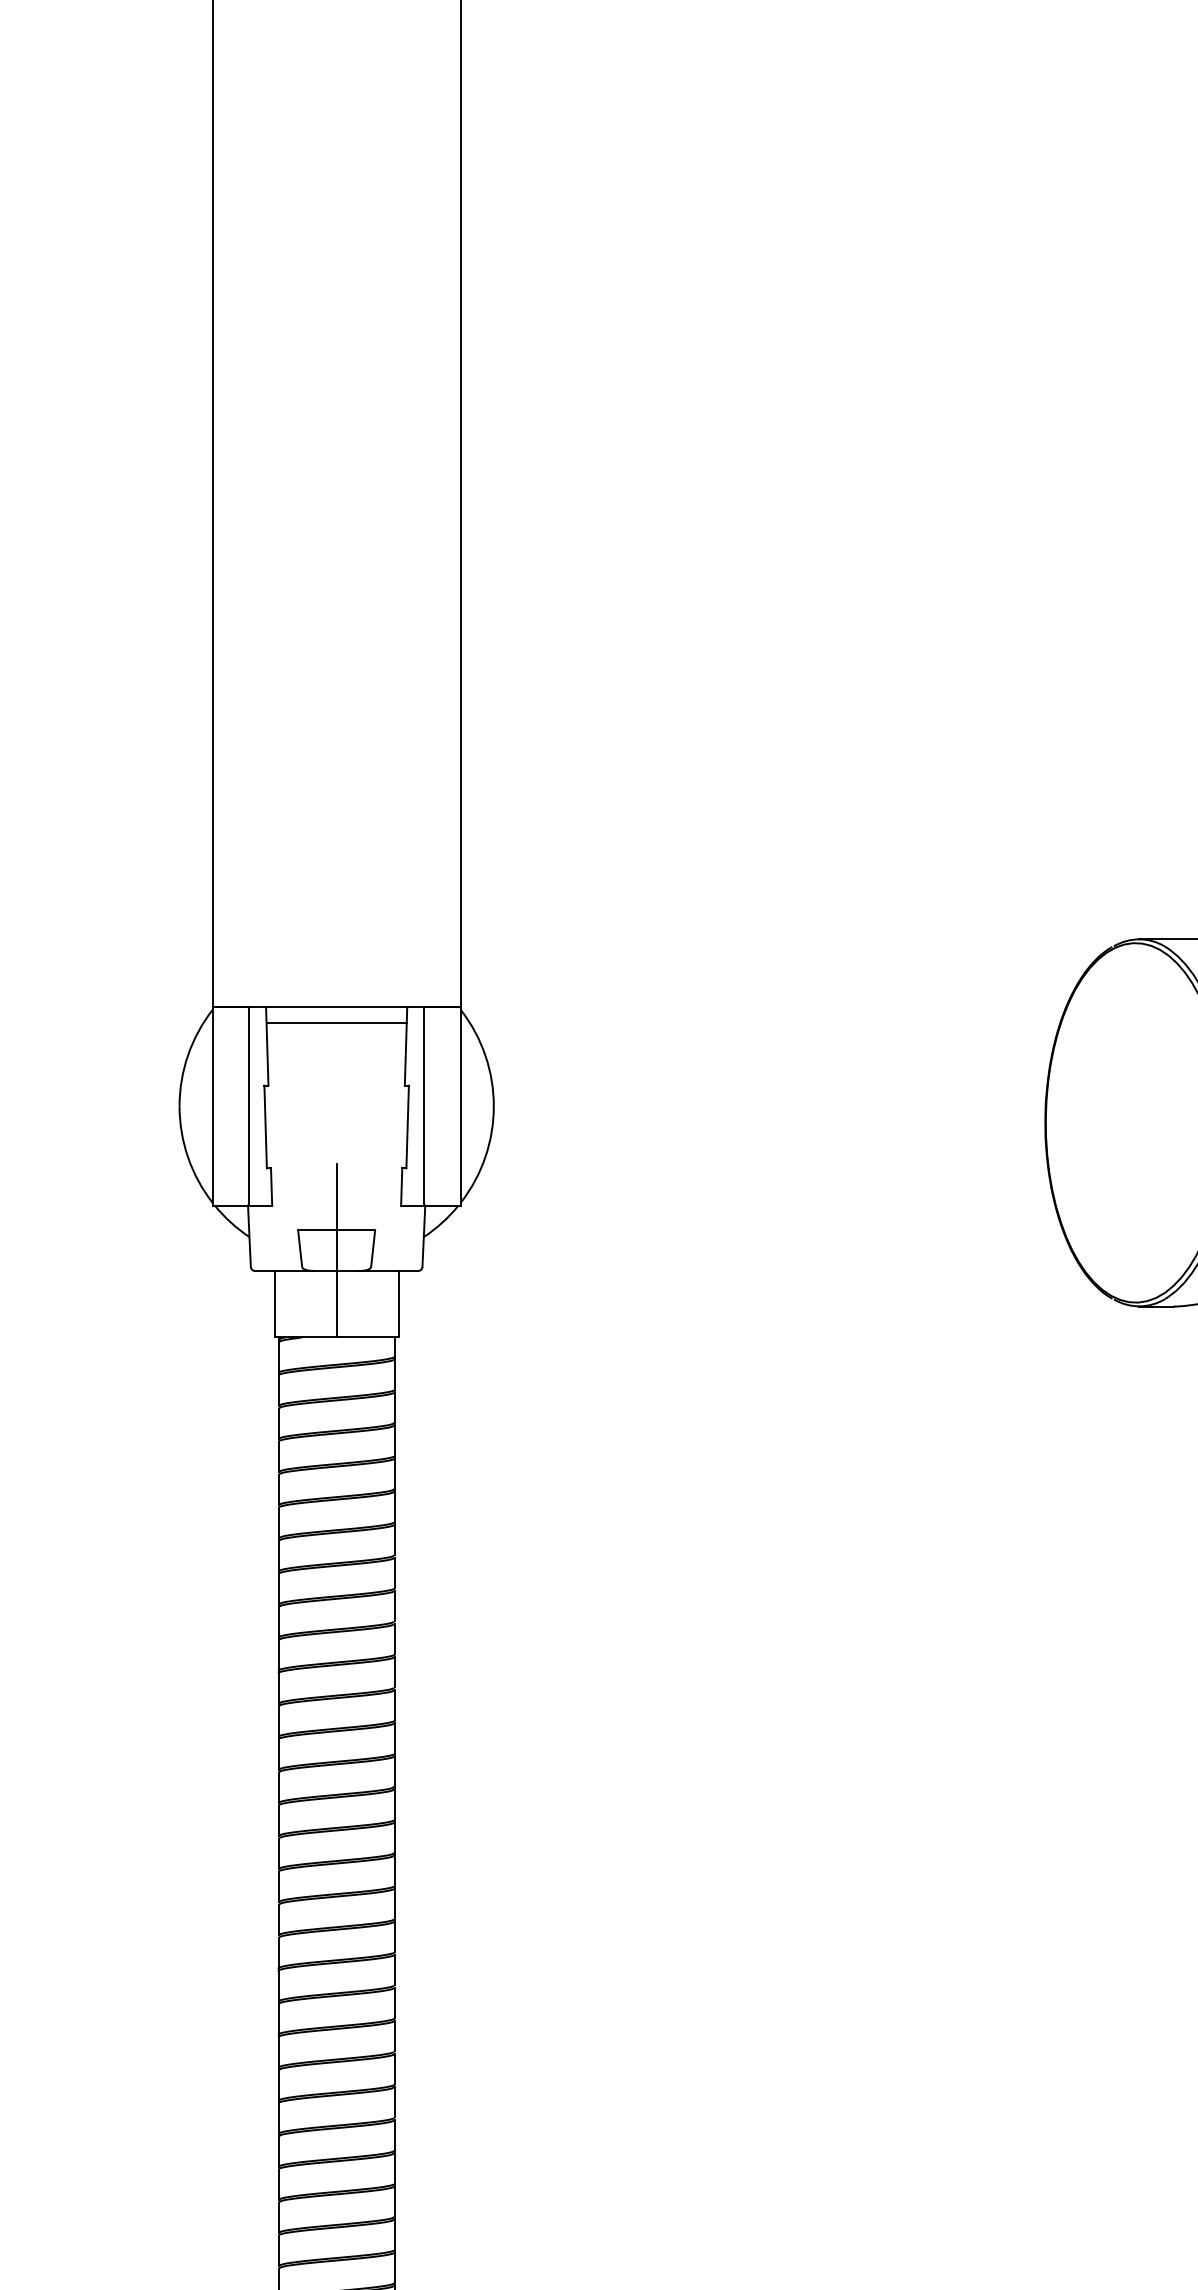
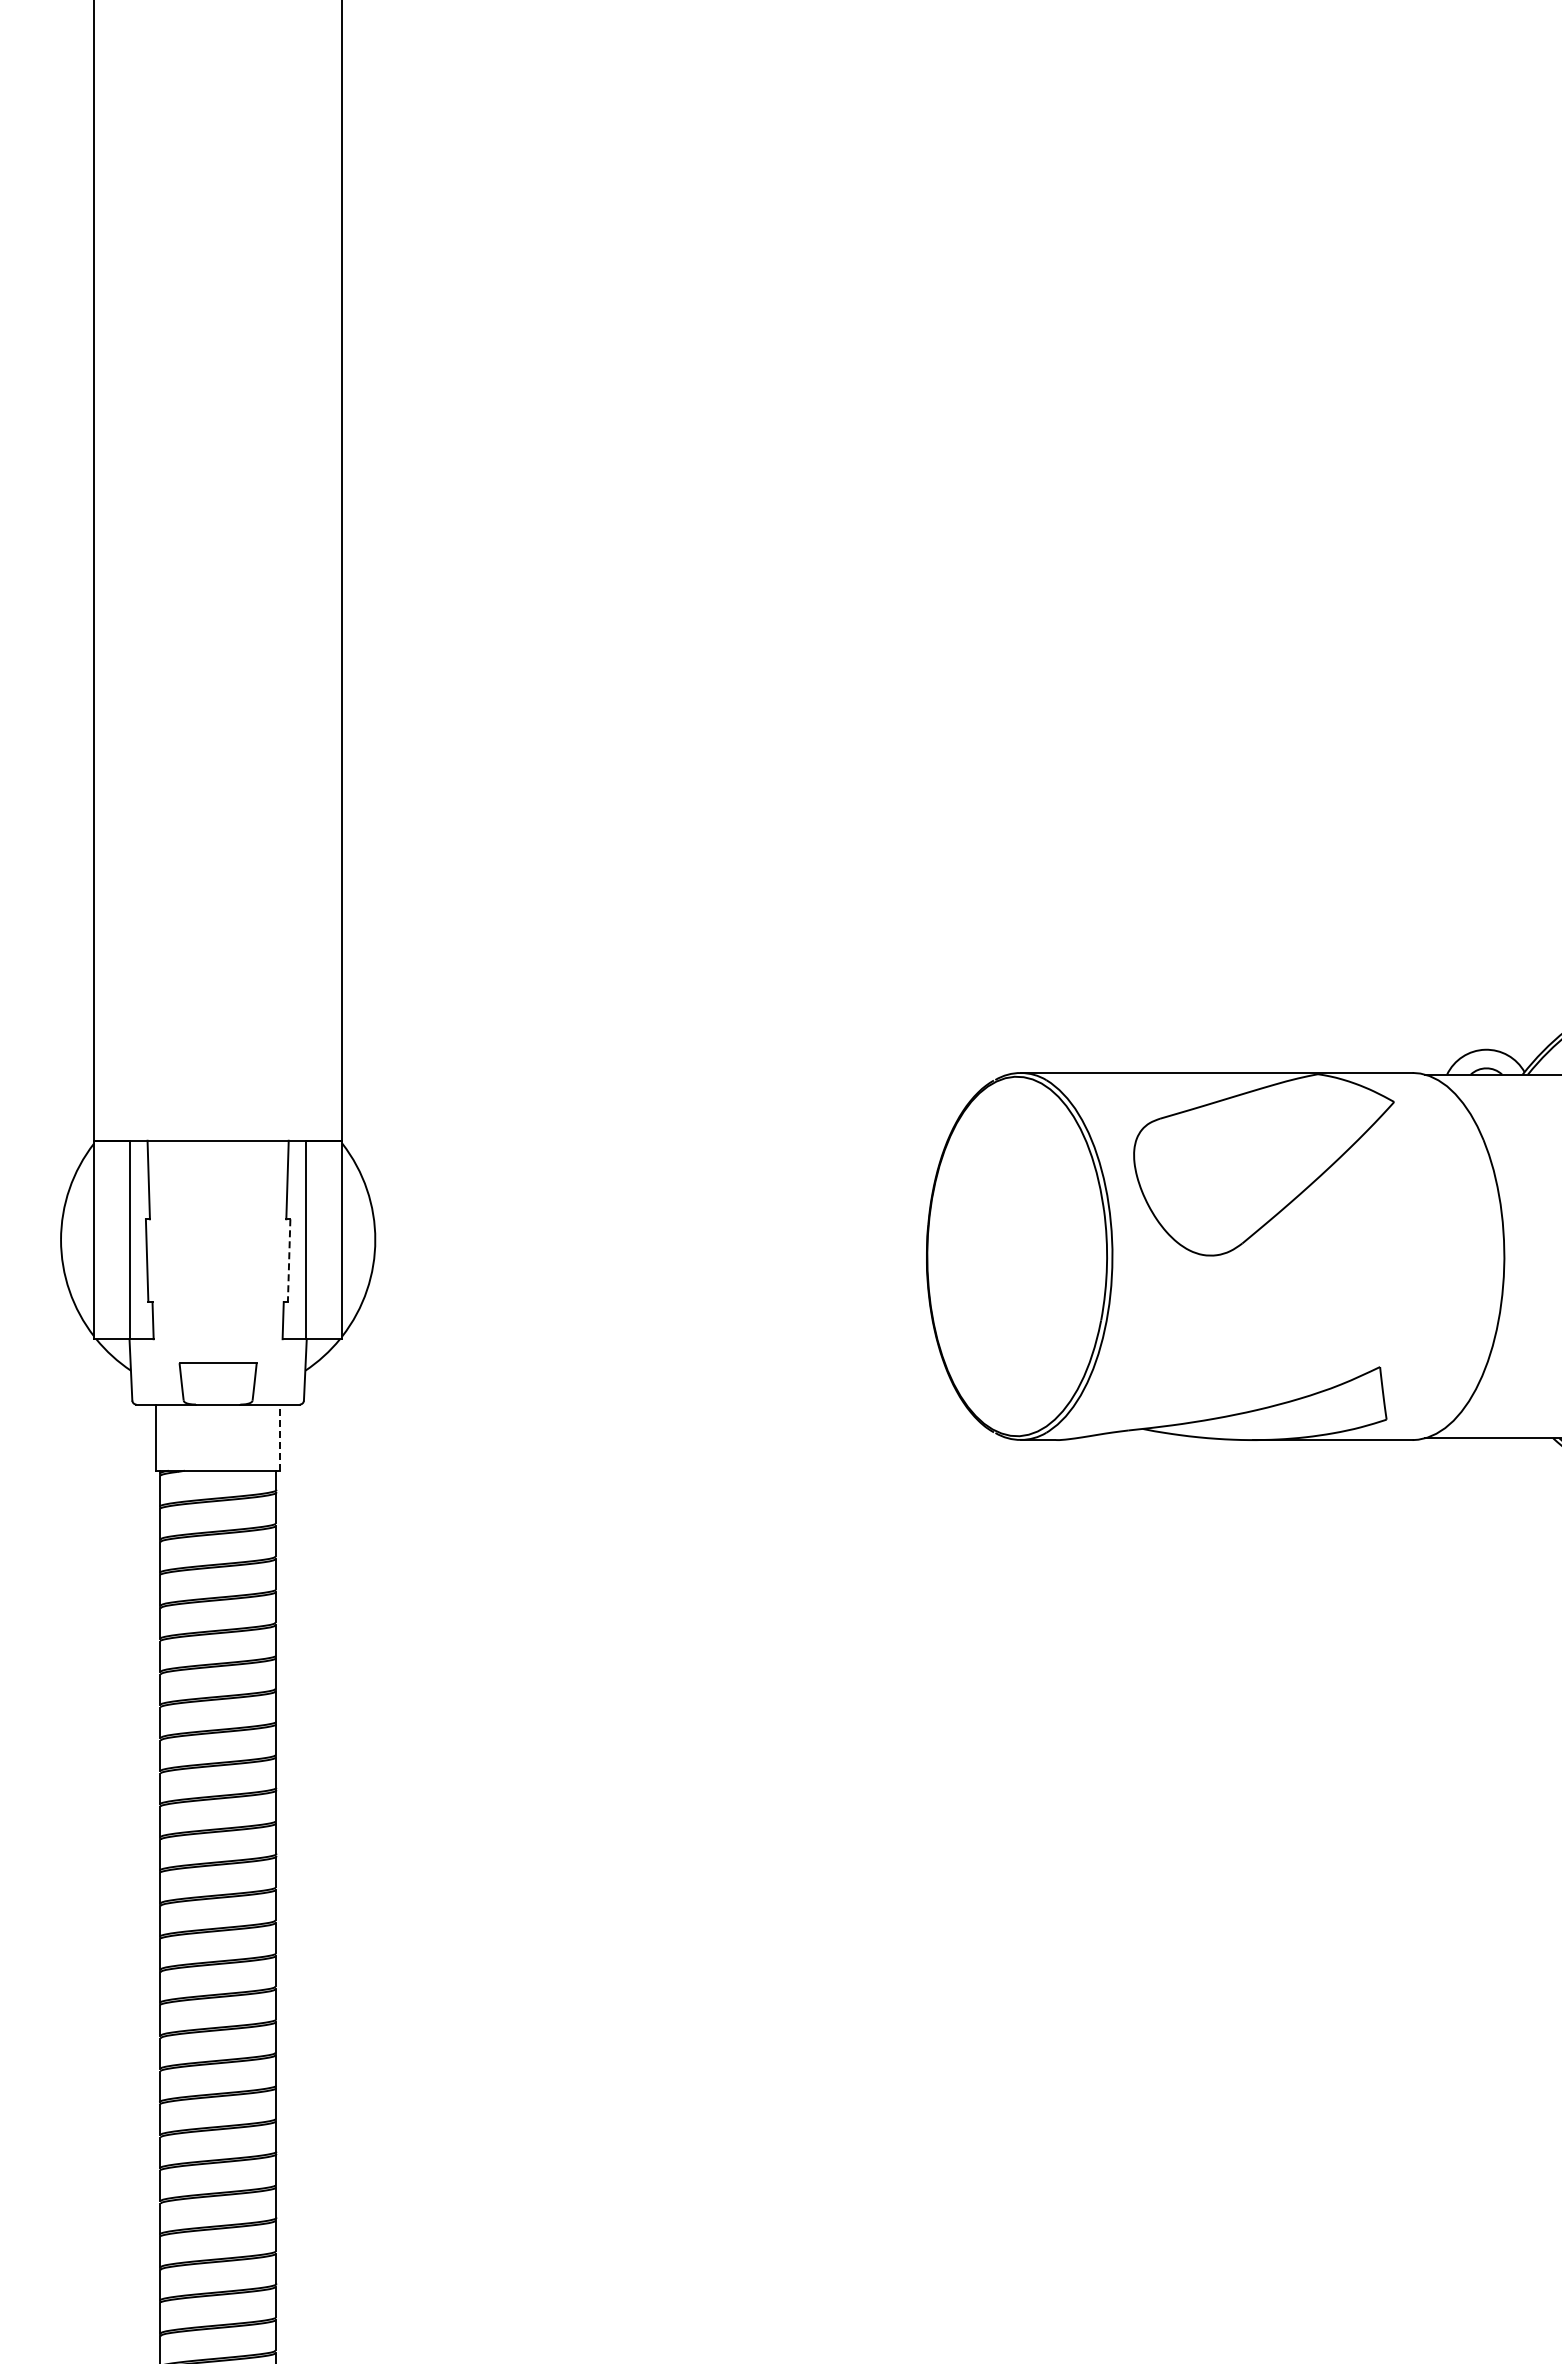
line: (337, 1022) -> (218, 1156), removed
line: (408, 1127) -> (289, 1261), solid -> dashed
line: (337, 1249) -> (218, 1383), removed
line: (399, 1303) -> (280, 1437), solid -> dashed

